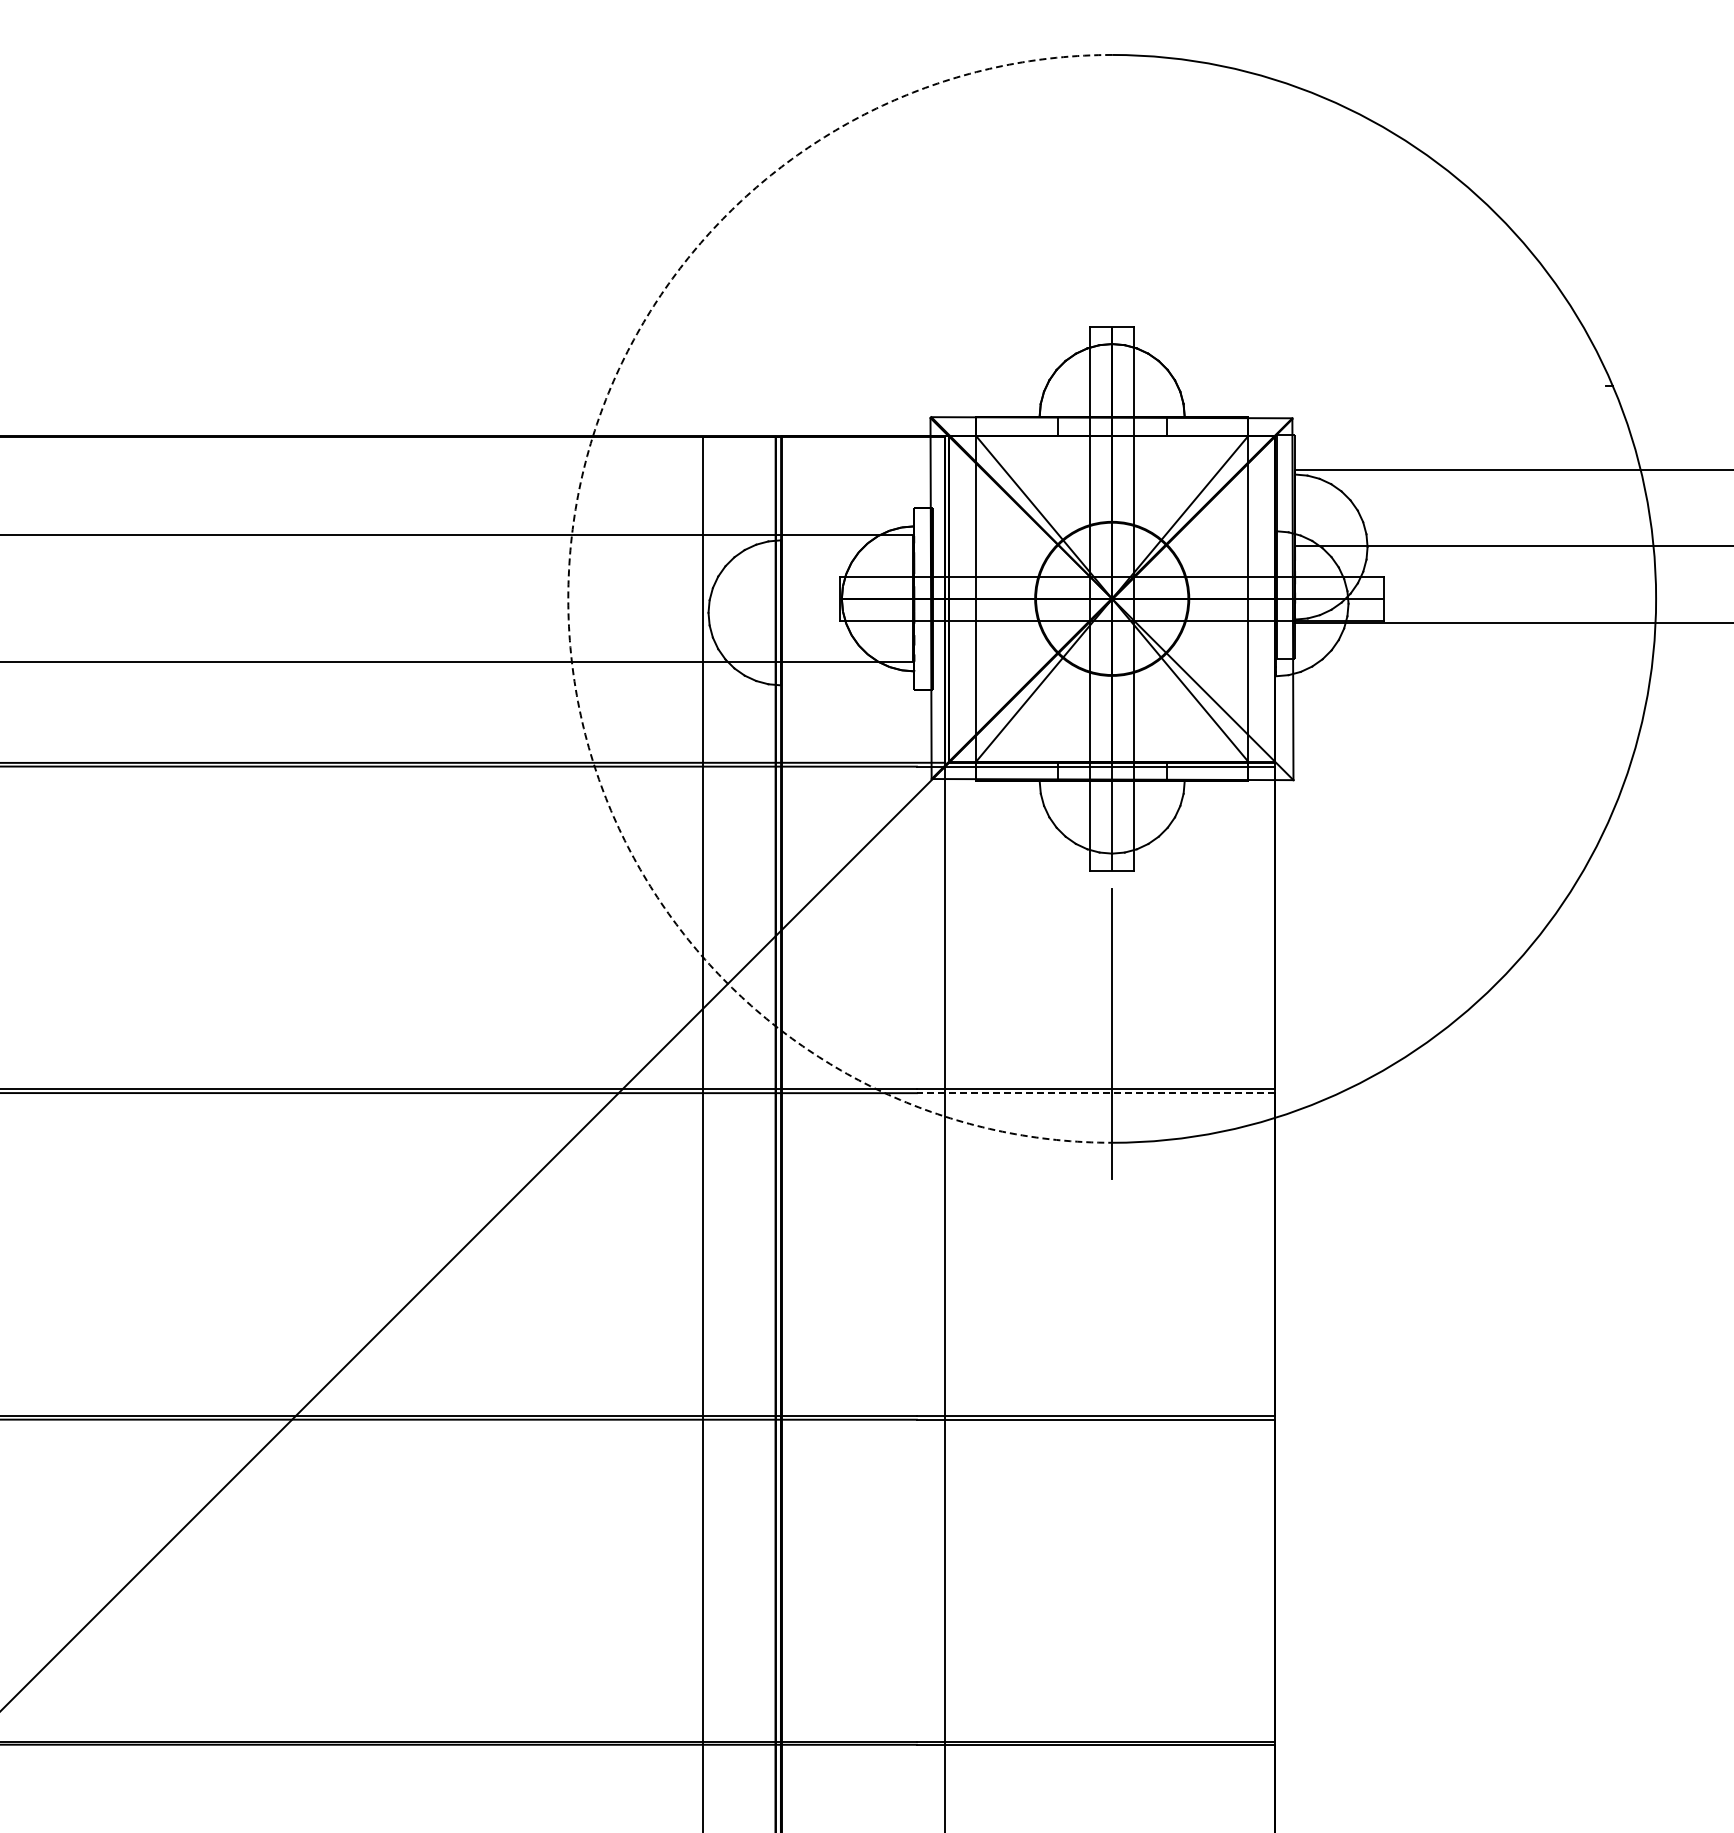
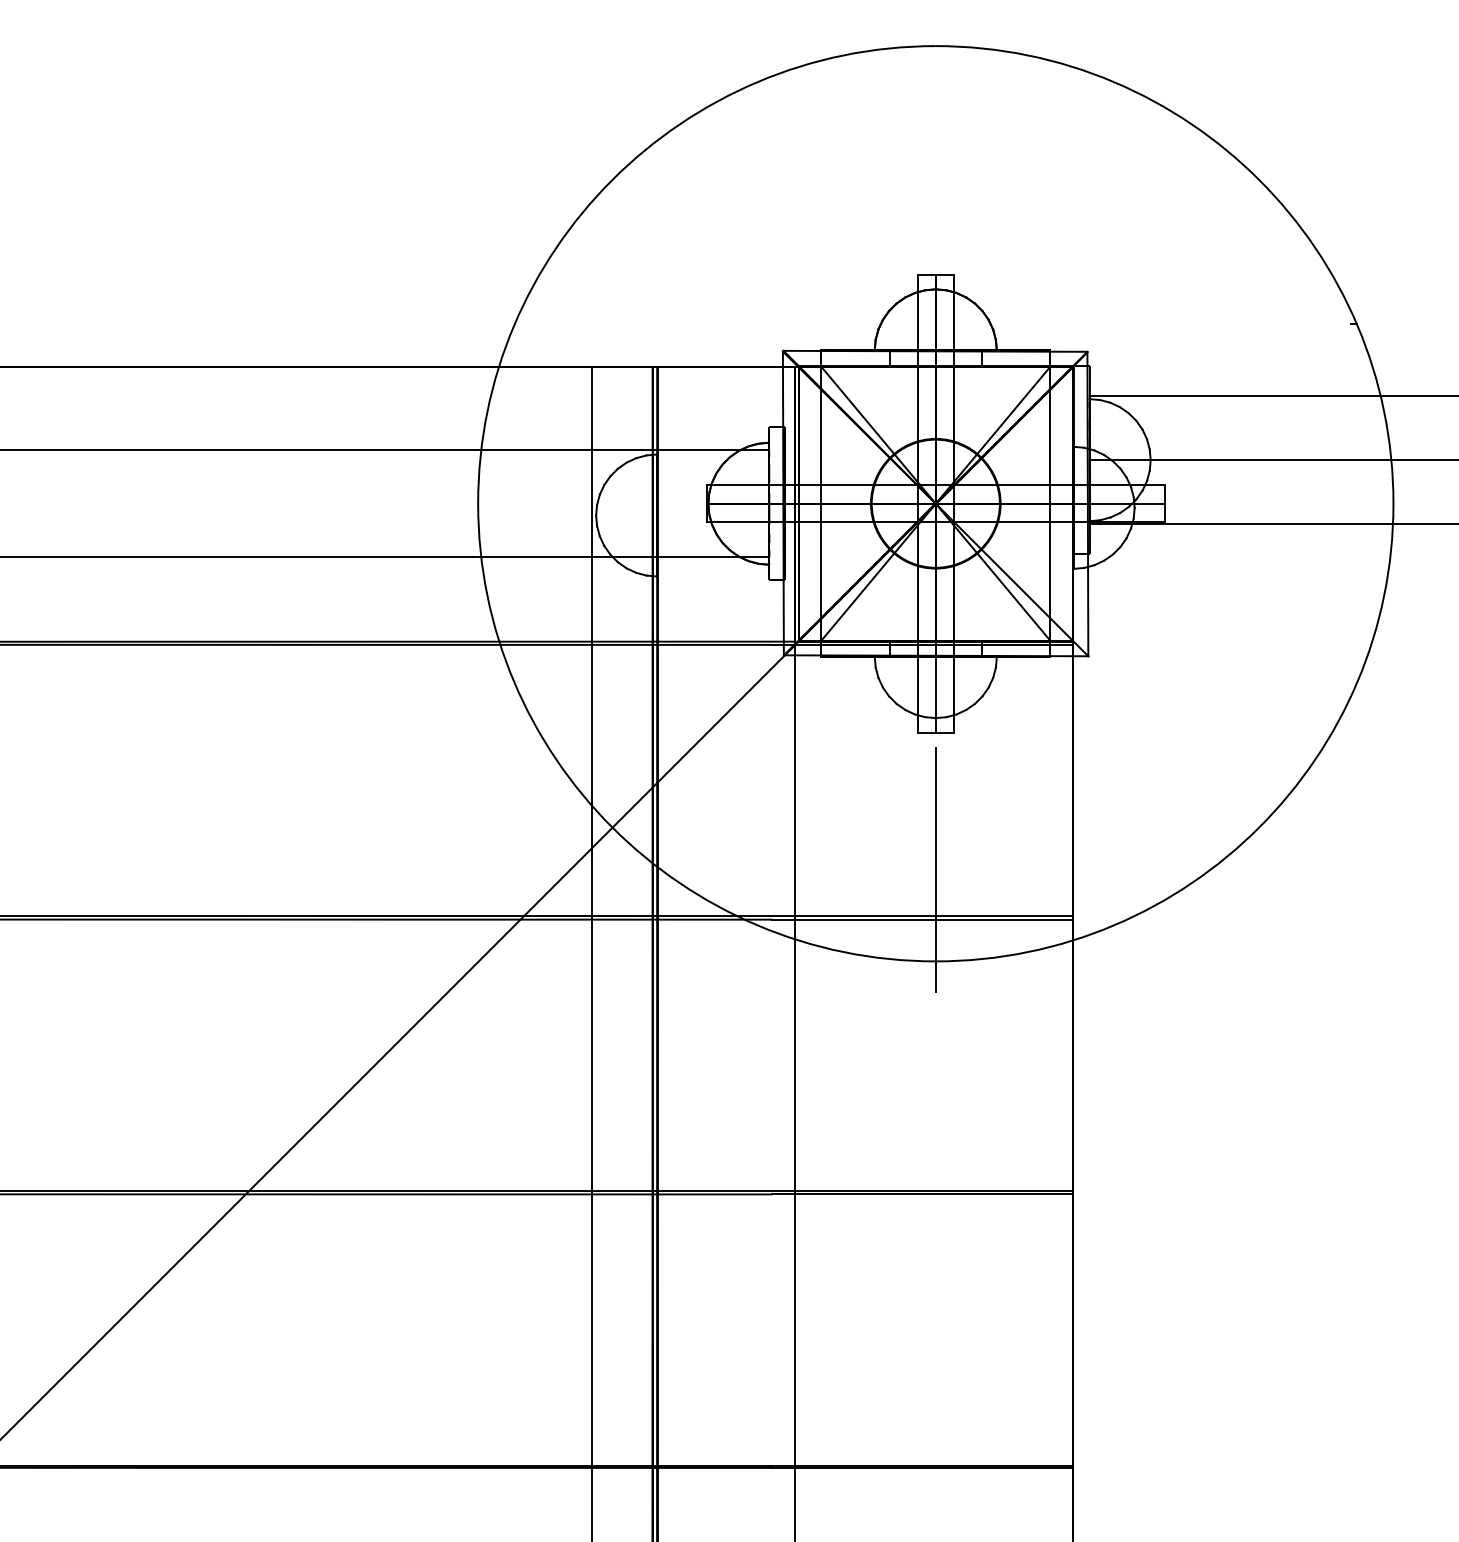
arc: (568, 598) -> (478, 503), dashed -> solid
line: (1095, 1093) -> (921, 919), dashed -> solid

